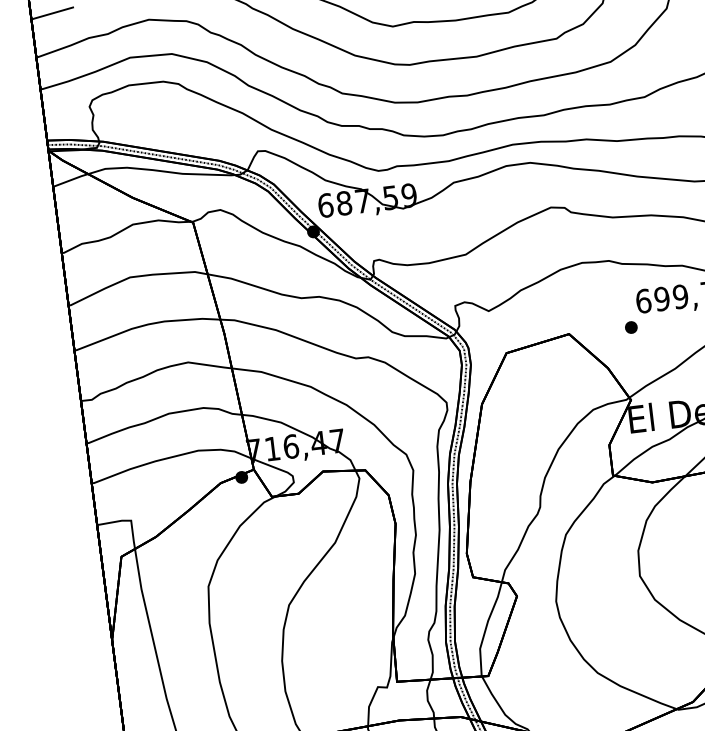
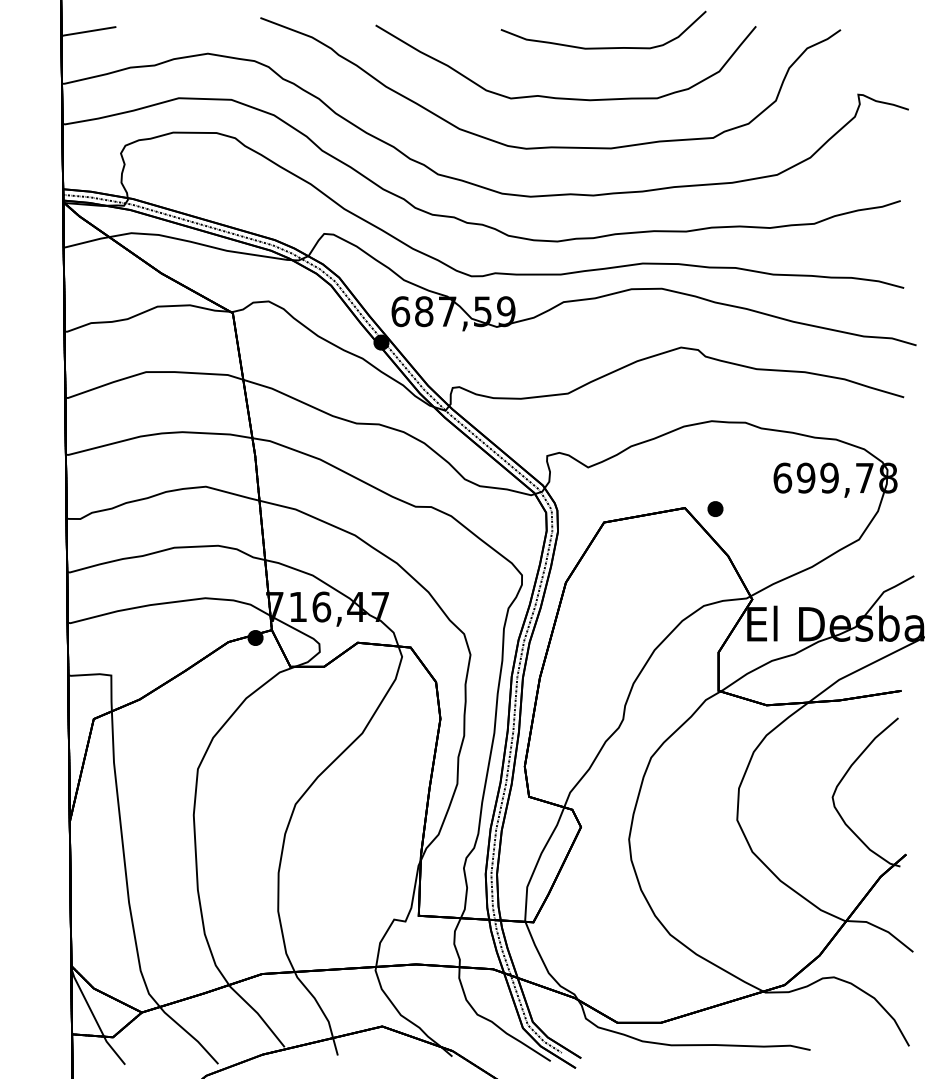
part: (631, 327) -> (715, 508), moved

